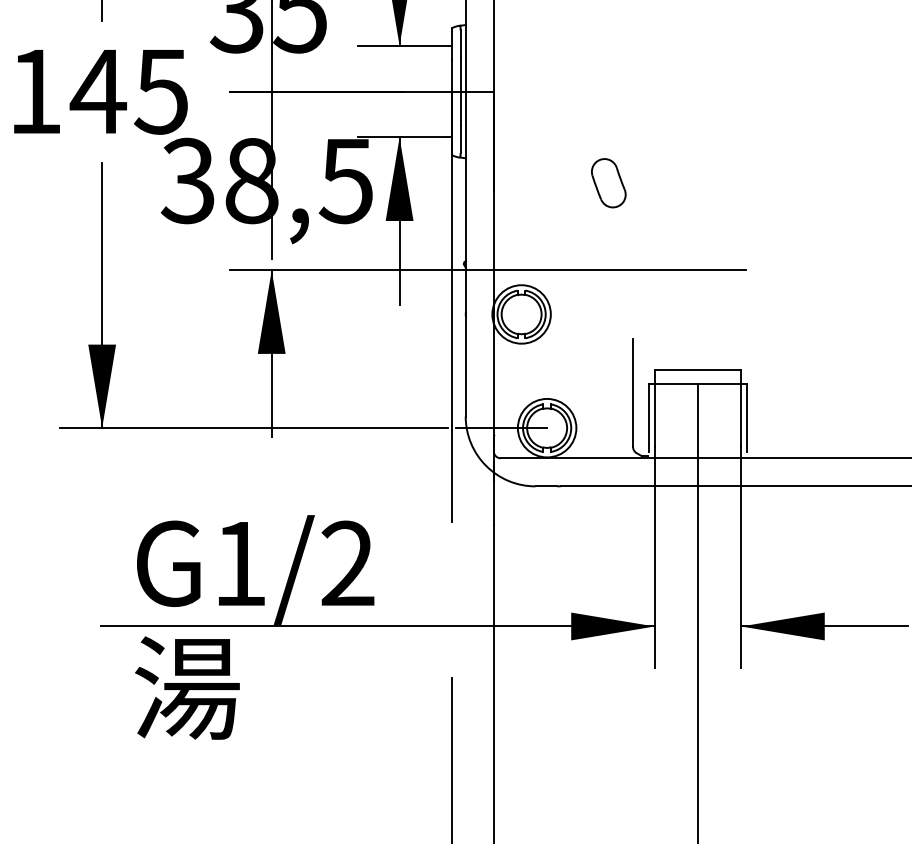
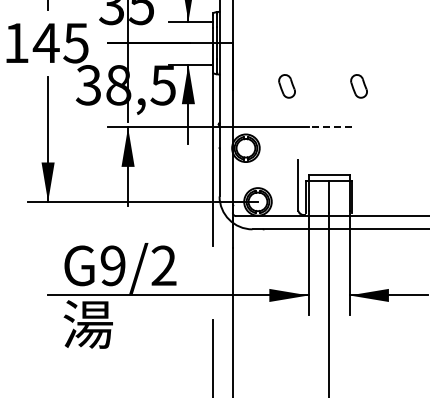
part: (760, 183) -> (358, 86), added
line: (698, 270) -> (329, 127), solid -> dashed
text: (238, 562) -> (112, 265), G1/2 -> G9/2

